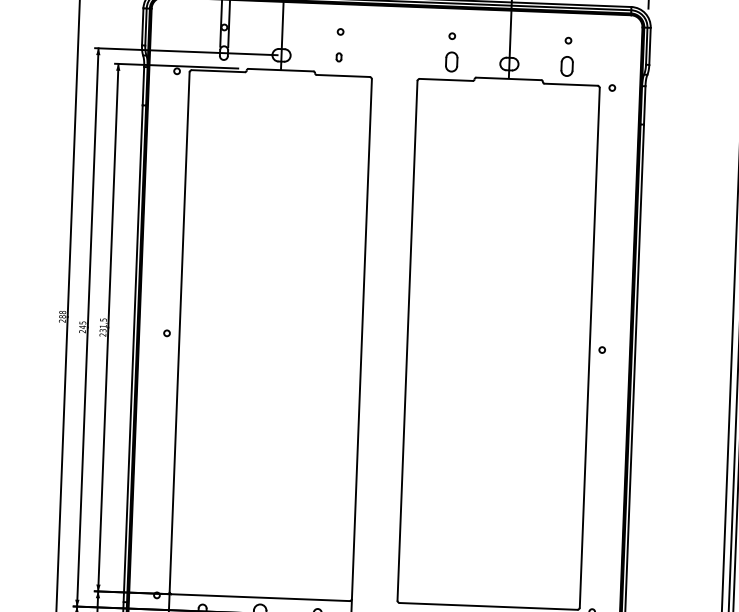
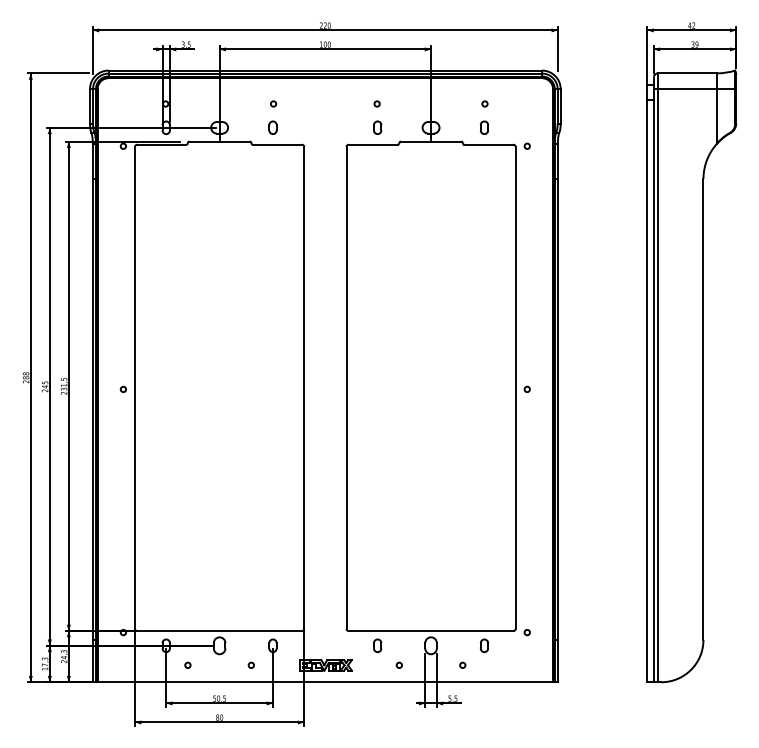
part: (338, 57) -> (272, 127), size x1.67
part: (451, 61) -> (377, 127), size x0.71
part: (565, 65) -> (483, 127), size x0.71

